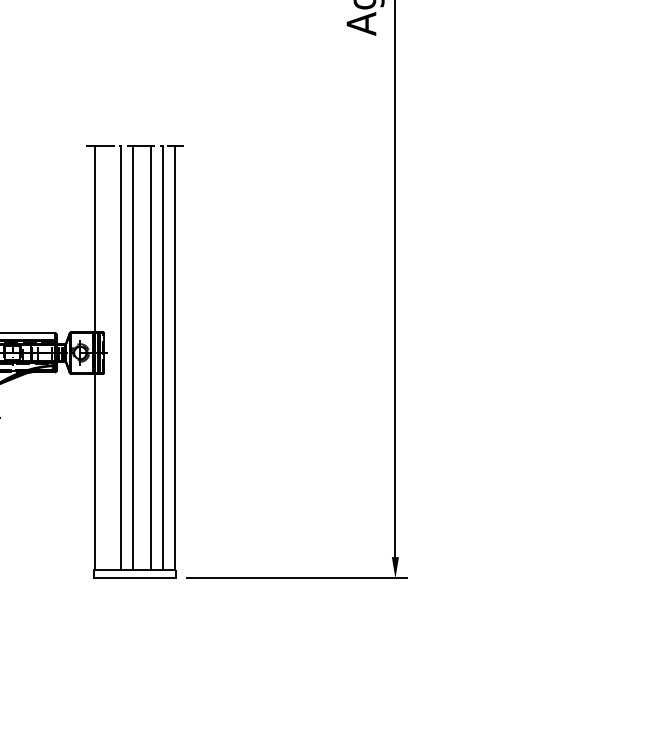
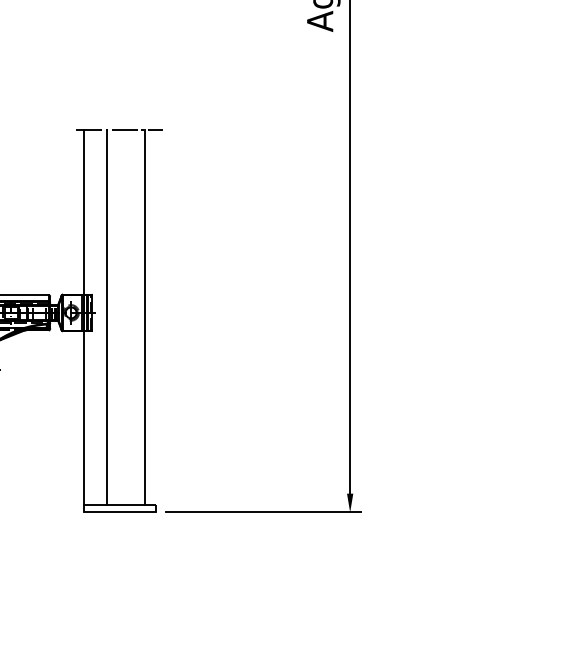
line: (133, 357) -> (118, 316), removed
line: (151, 357) -> (134, 316), removed
line: (175, 357) -> (155, 316), removed

